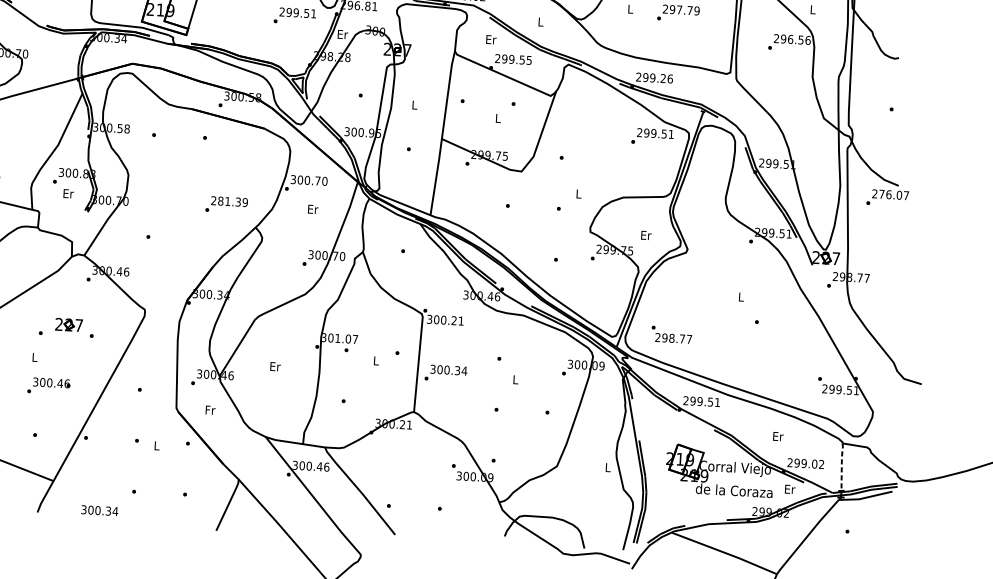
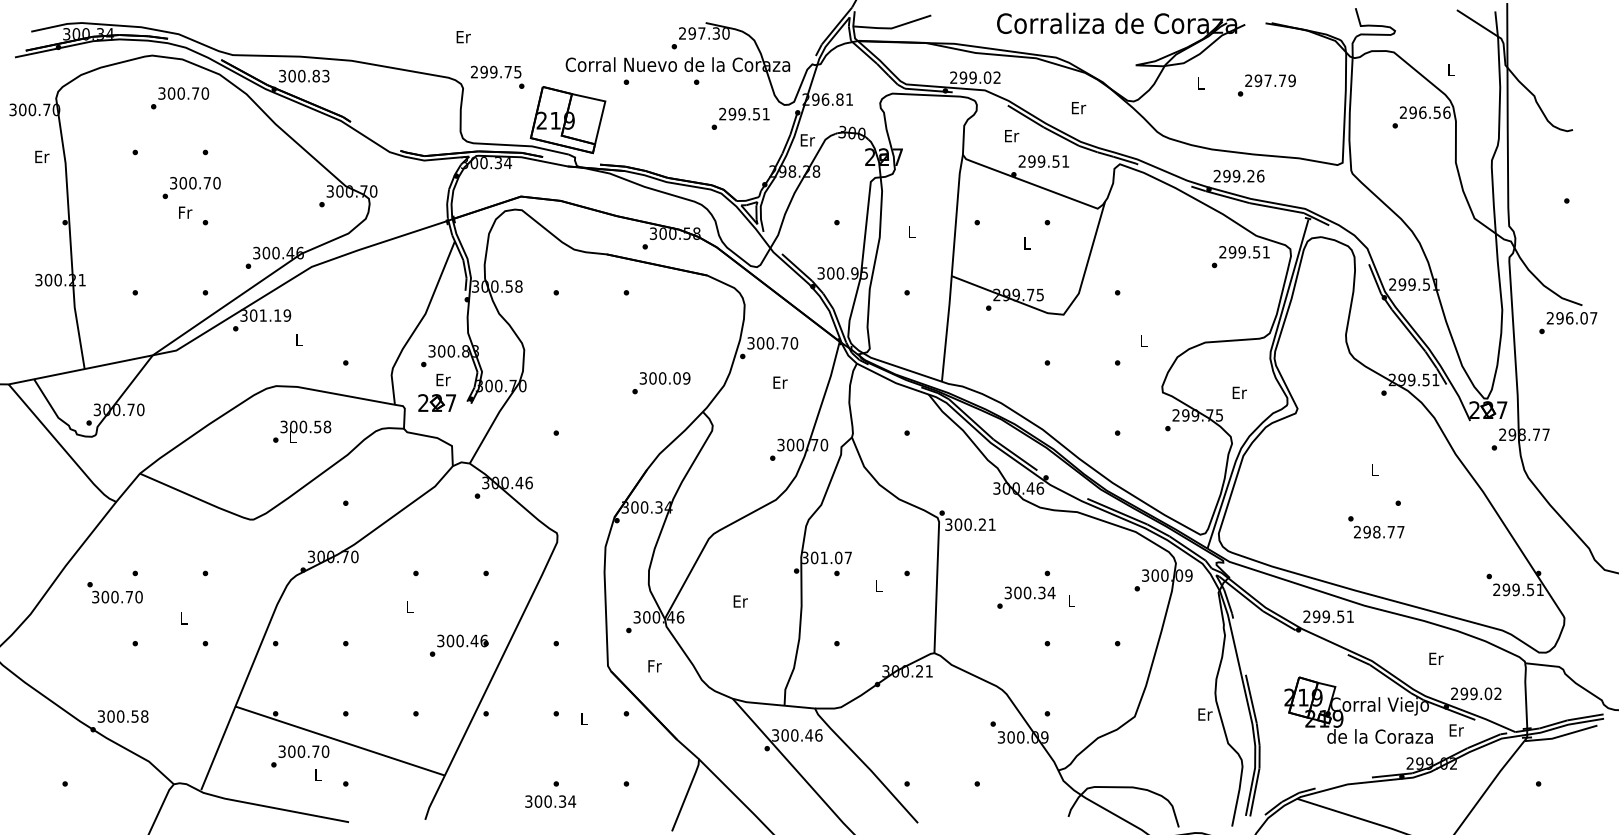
text: (541, 22) -> (1079, 108), L -> Er
text: (529, 60) -> (1065, 161), 299.55 -> 299.51
text: (881, 194) -> (1559, 318), 276.07 -> 296.07
text: (225, 201) -> (659, 378), 281.39 -> 300.09
part: (68, 324) -> (436, 402), moved
text: (671, 334) -> (1376, 527), moved
text: (446, 373) -> (1026, 597), moved
text: (49, 386) -> (459, 645), moved
line: (841, 466) -> (1525, 694), dashed -> solid
text: (608, 467) -> (1205, 714), L -> Er
text: (99, 510) -> (550, 801), moved

